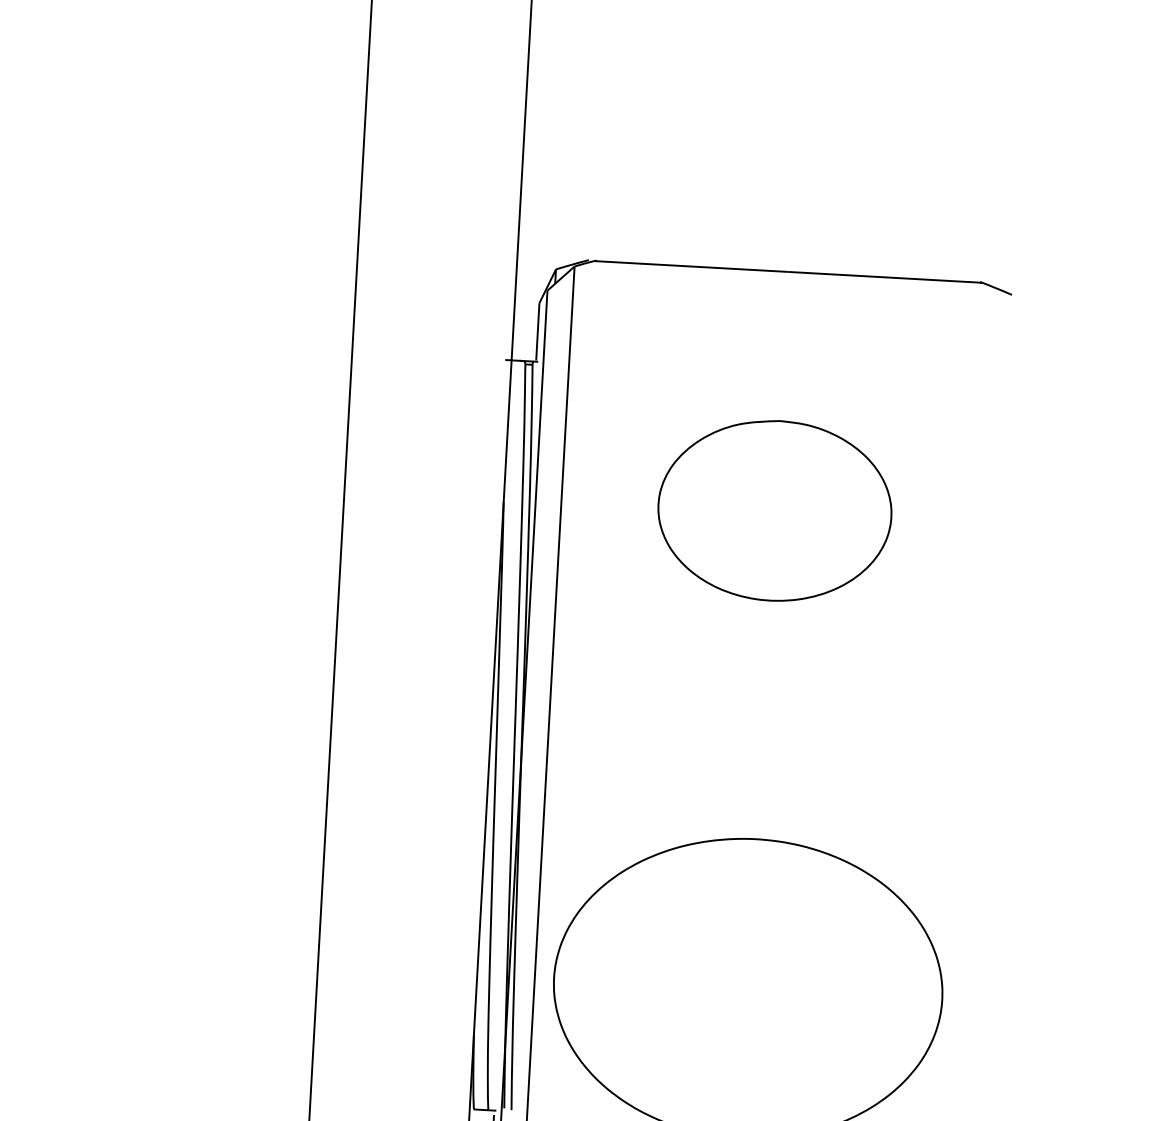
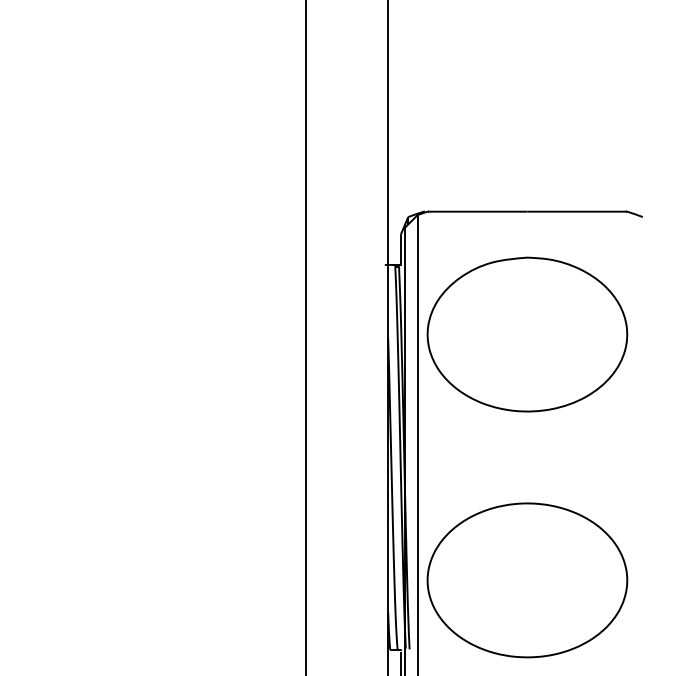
part: (775, 510) -> (527, 334), size x1.67

